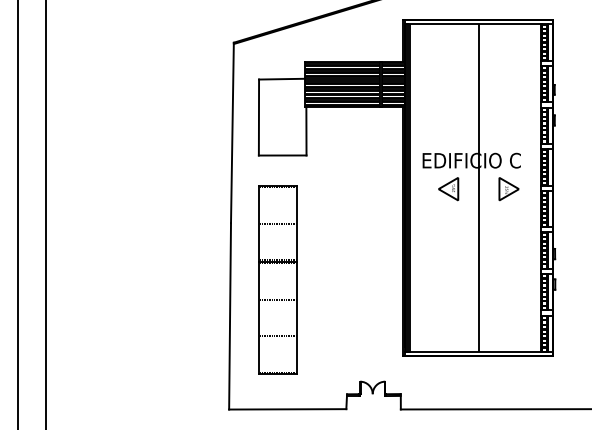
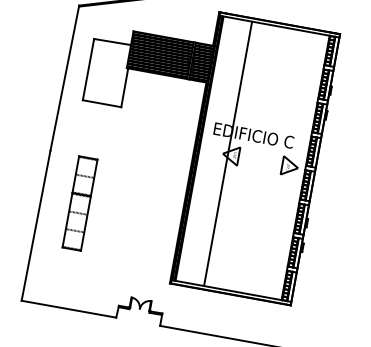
line: (478, 187) -> (227, 153), moved
part: (508, 189) -> (289, 166), moved
part: (277, 279) -> (79, 202), size x0.6

